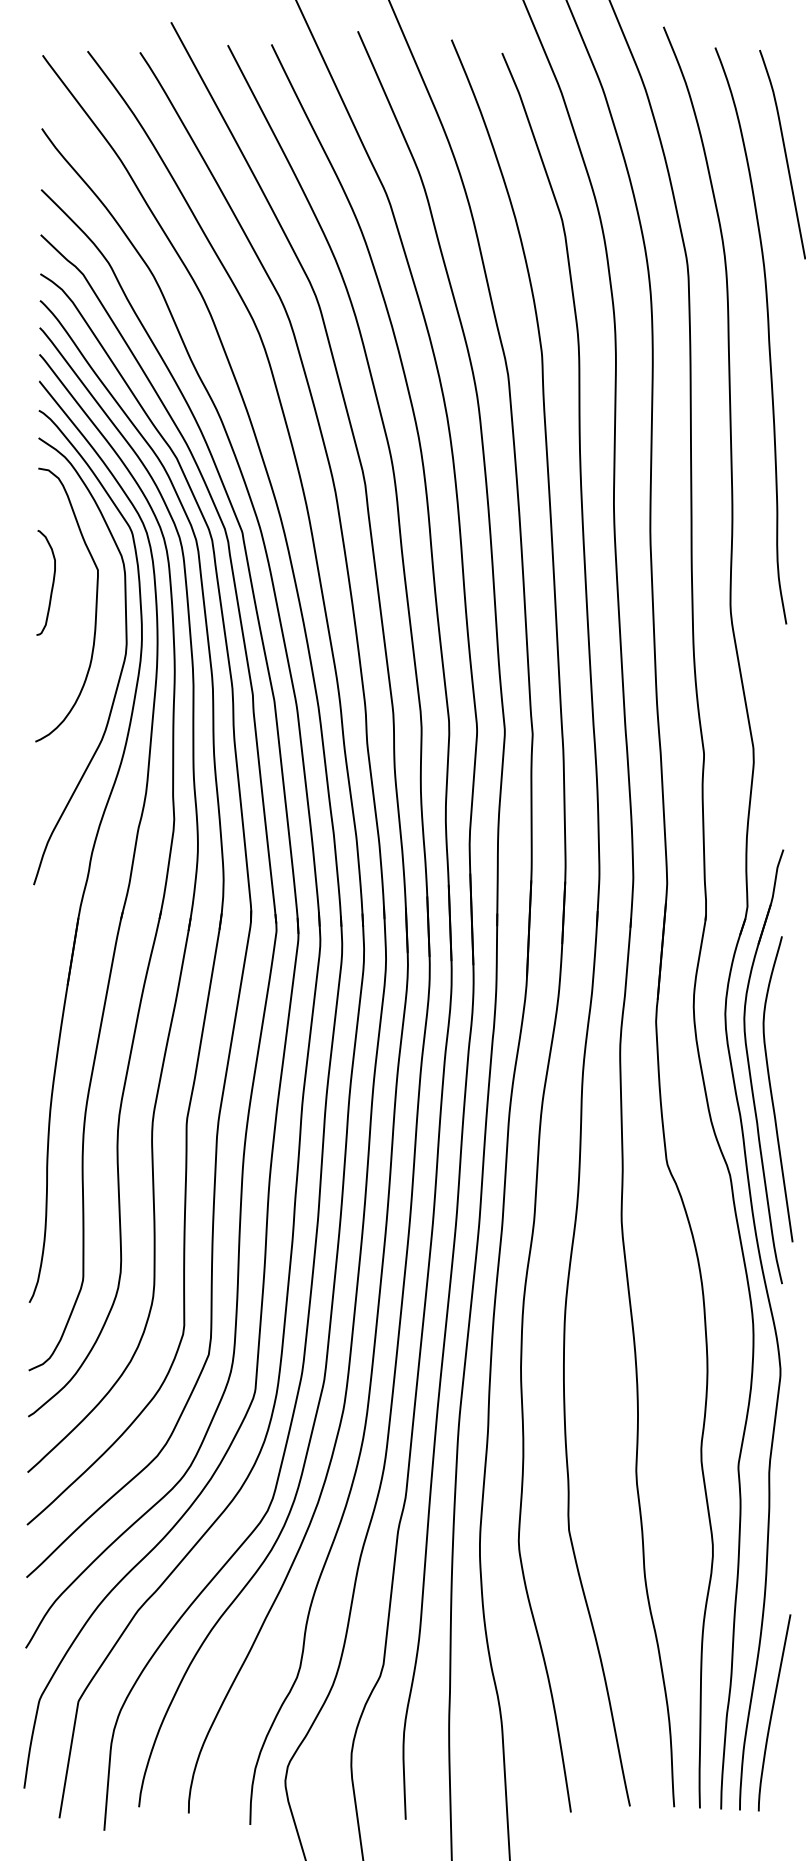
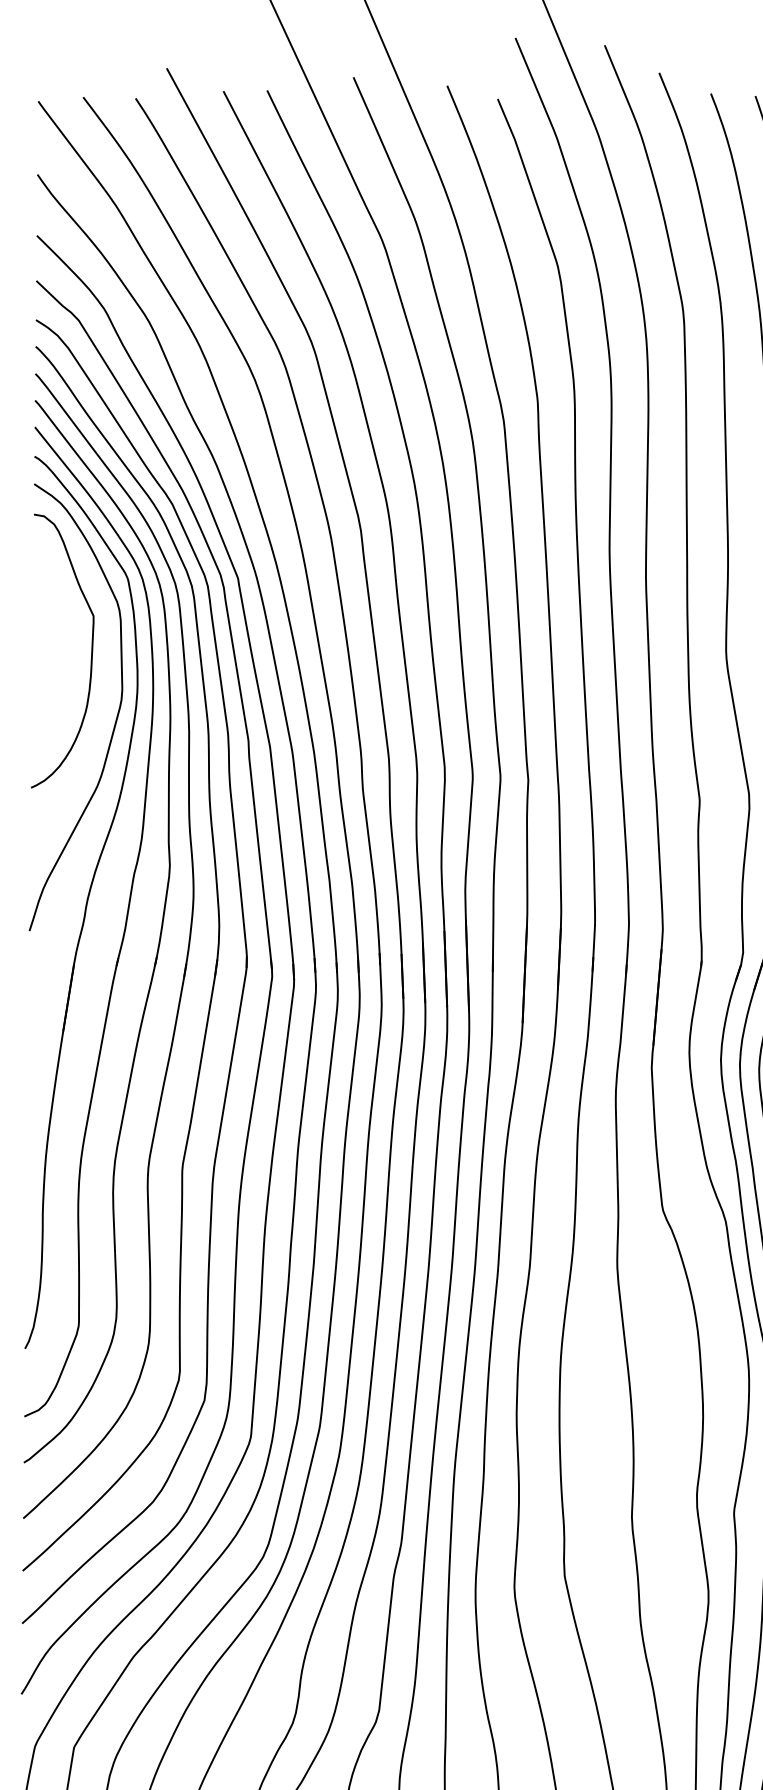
curve: (52, 582) -> (48, 628), removed

